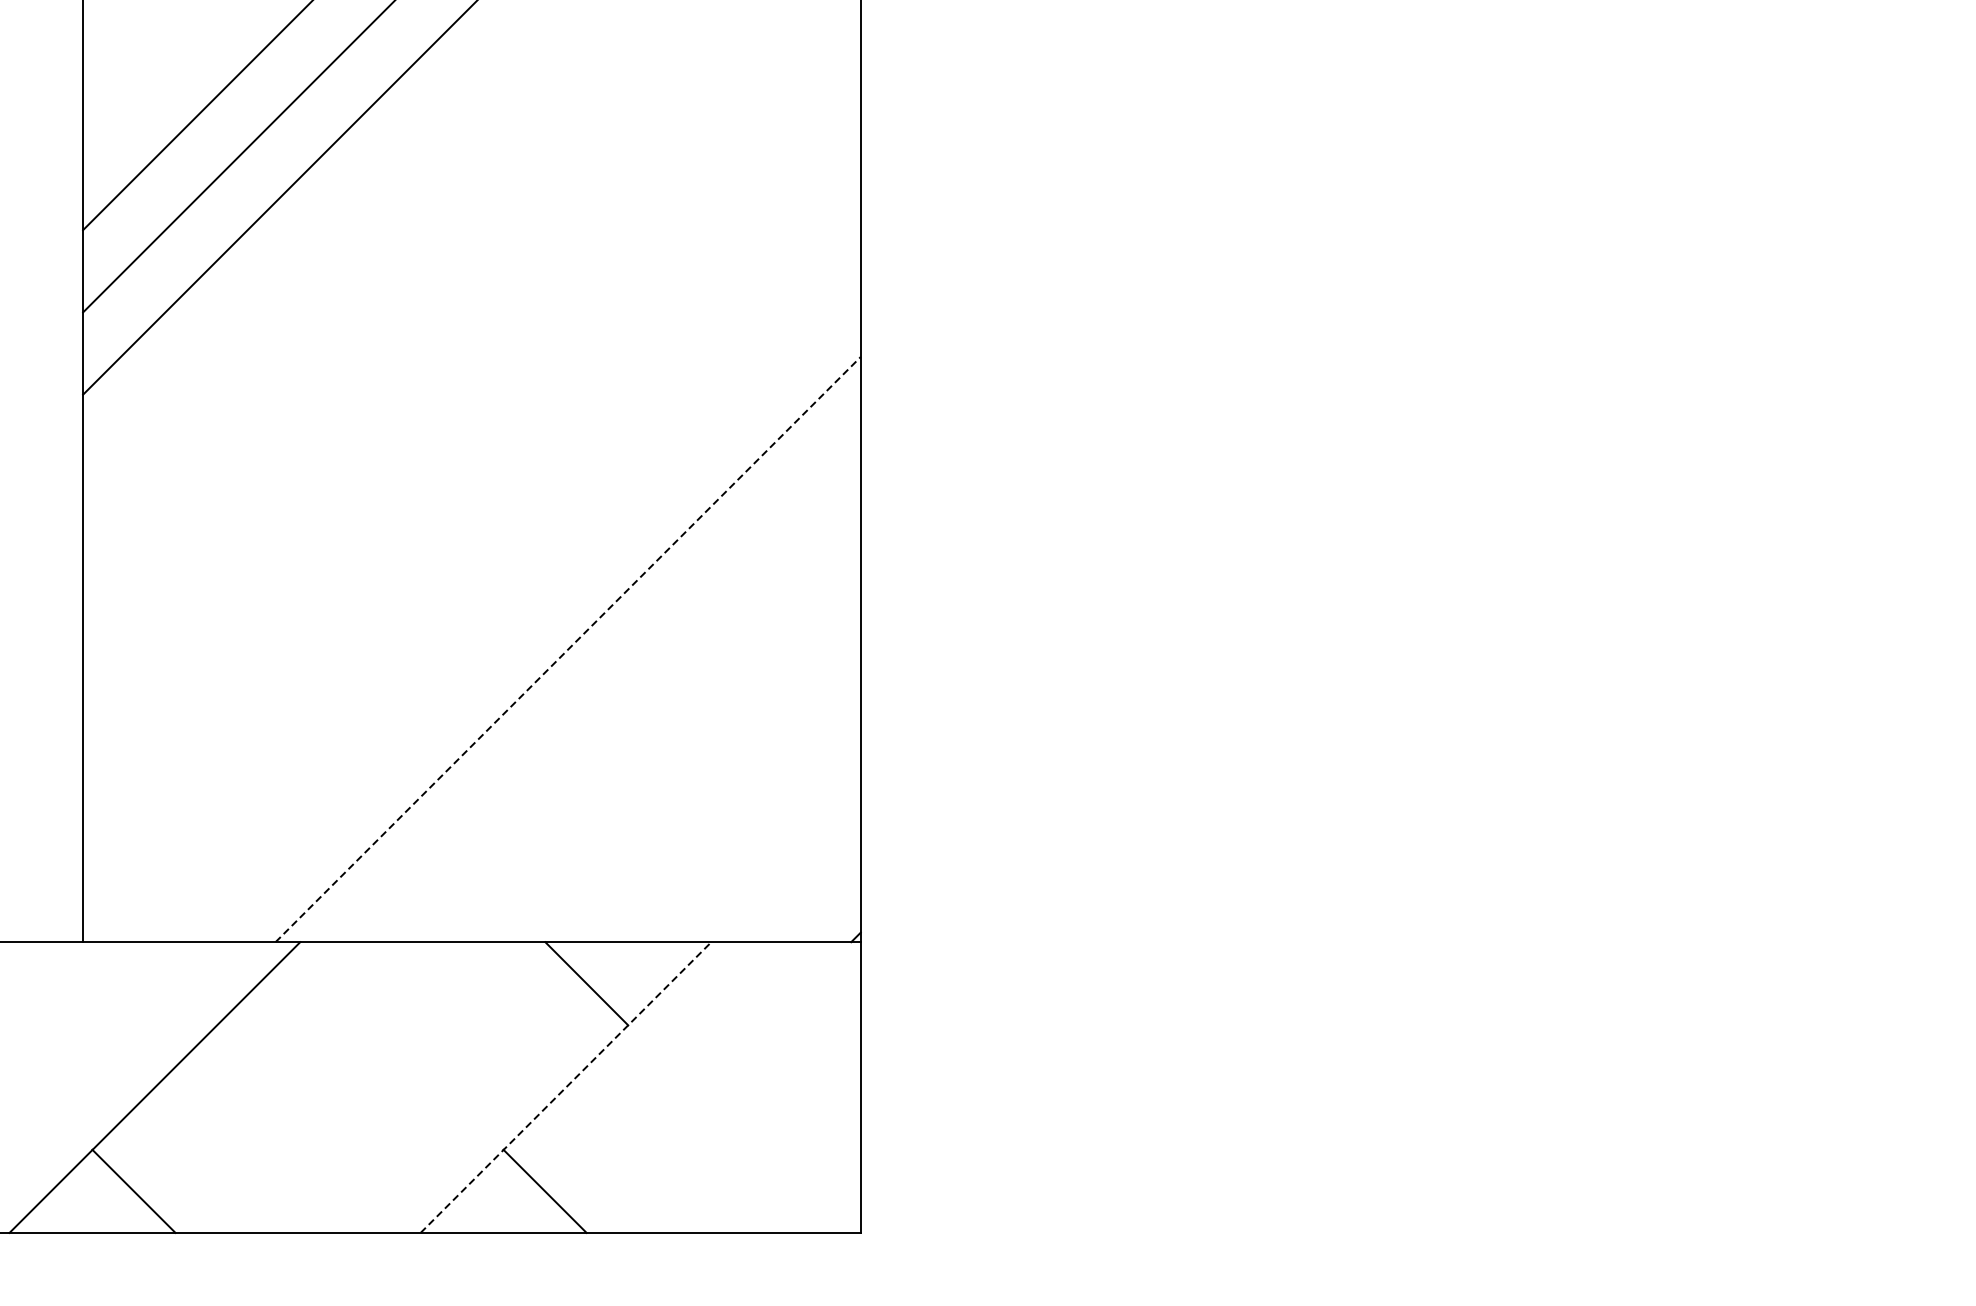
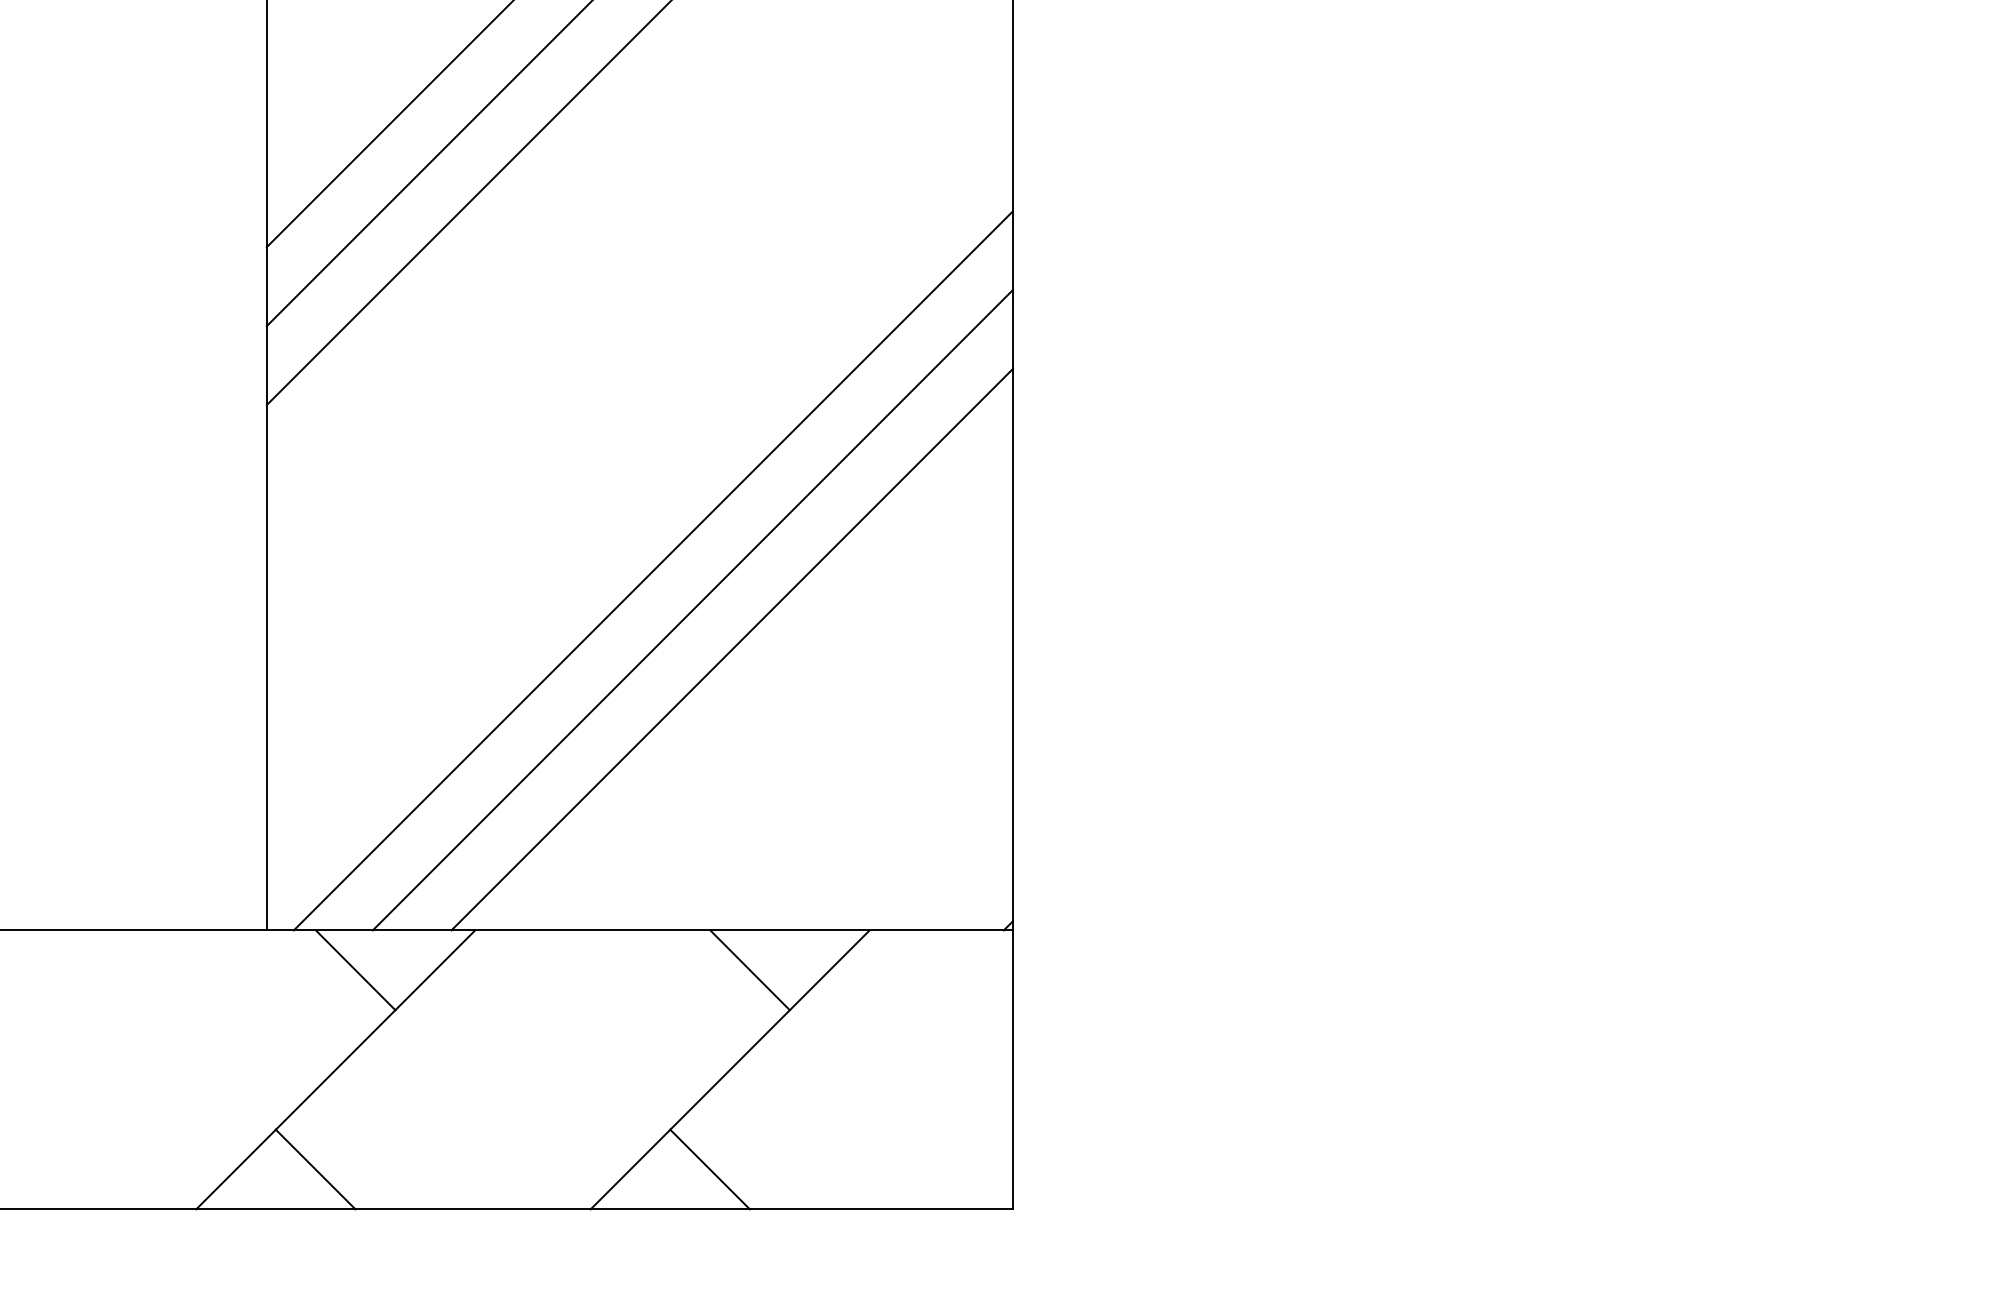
line: (486, 567) -> (653, 570), added
line: (526, 607) -> (692, 609), added
line: (568, 649) -> (732, 649), dashed -> solid
line: (175, 983) -> (355, 970), added
line: (566, 1087) -> (730, 1069), dashed -> solid

